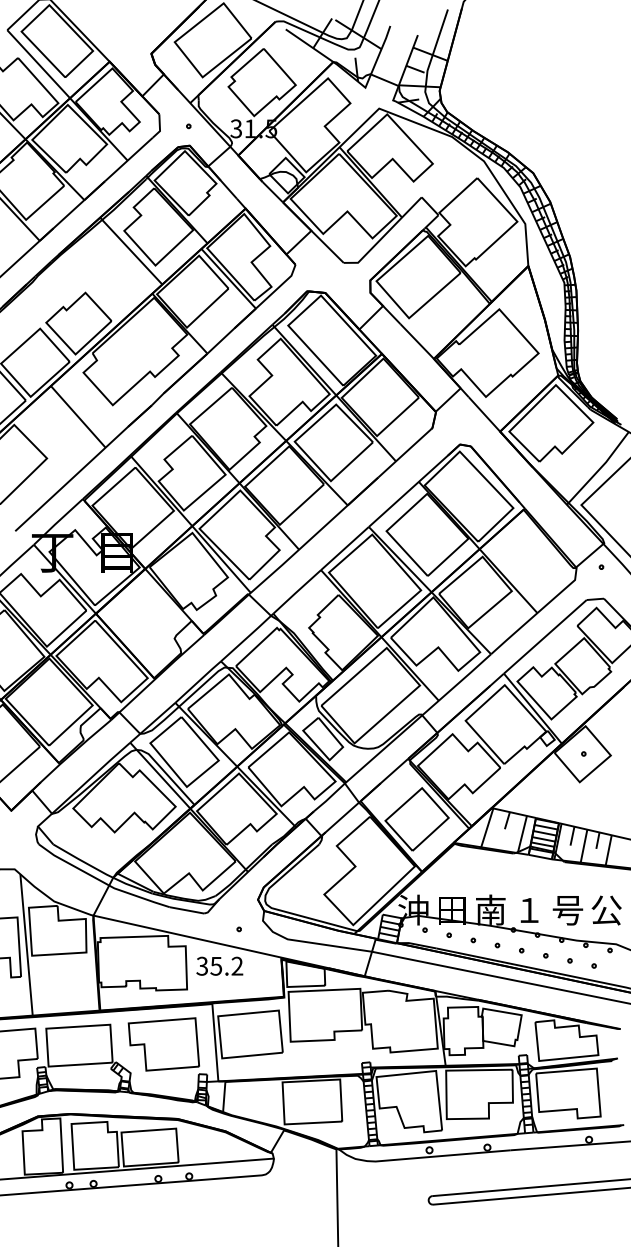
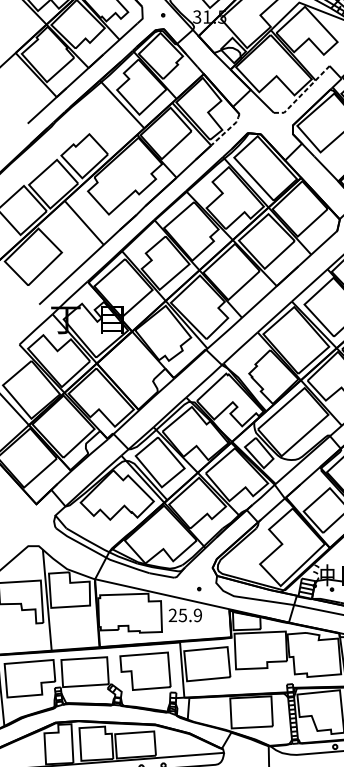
line: (384, 235) -> (303, 93), solid -> dashed
line: (279, 287) -> (228, 130), solid -> dashed
text: (219, 966) -> (185, 615), 35.2 -> 25.9

